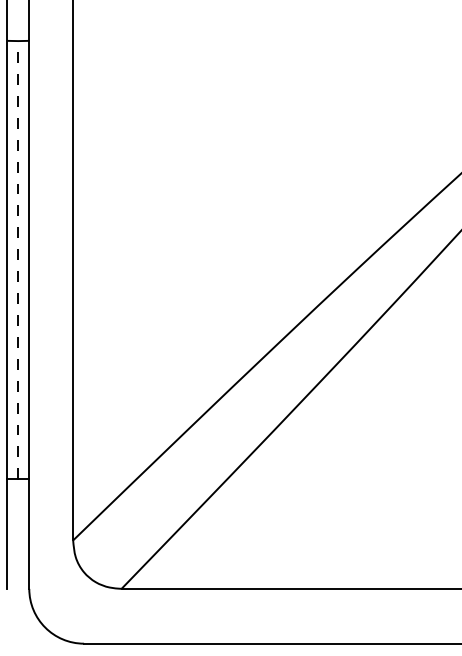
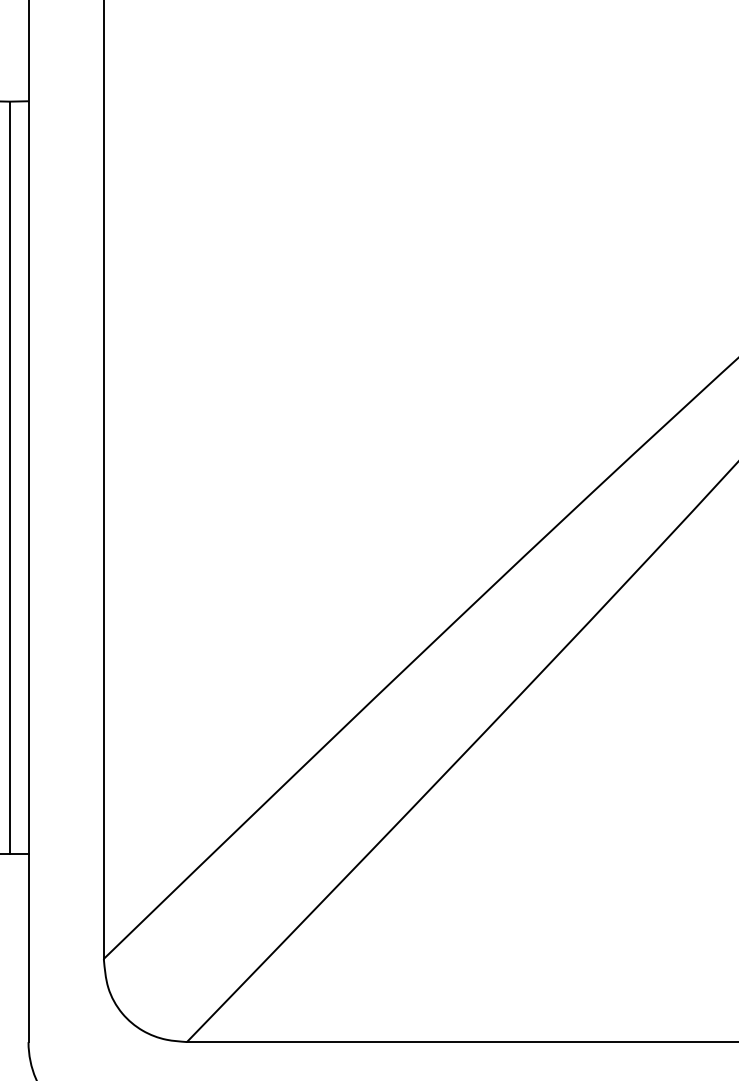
line: (18, 259) -> (9, 476), dashed -> solid

